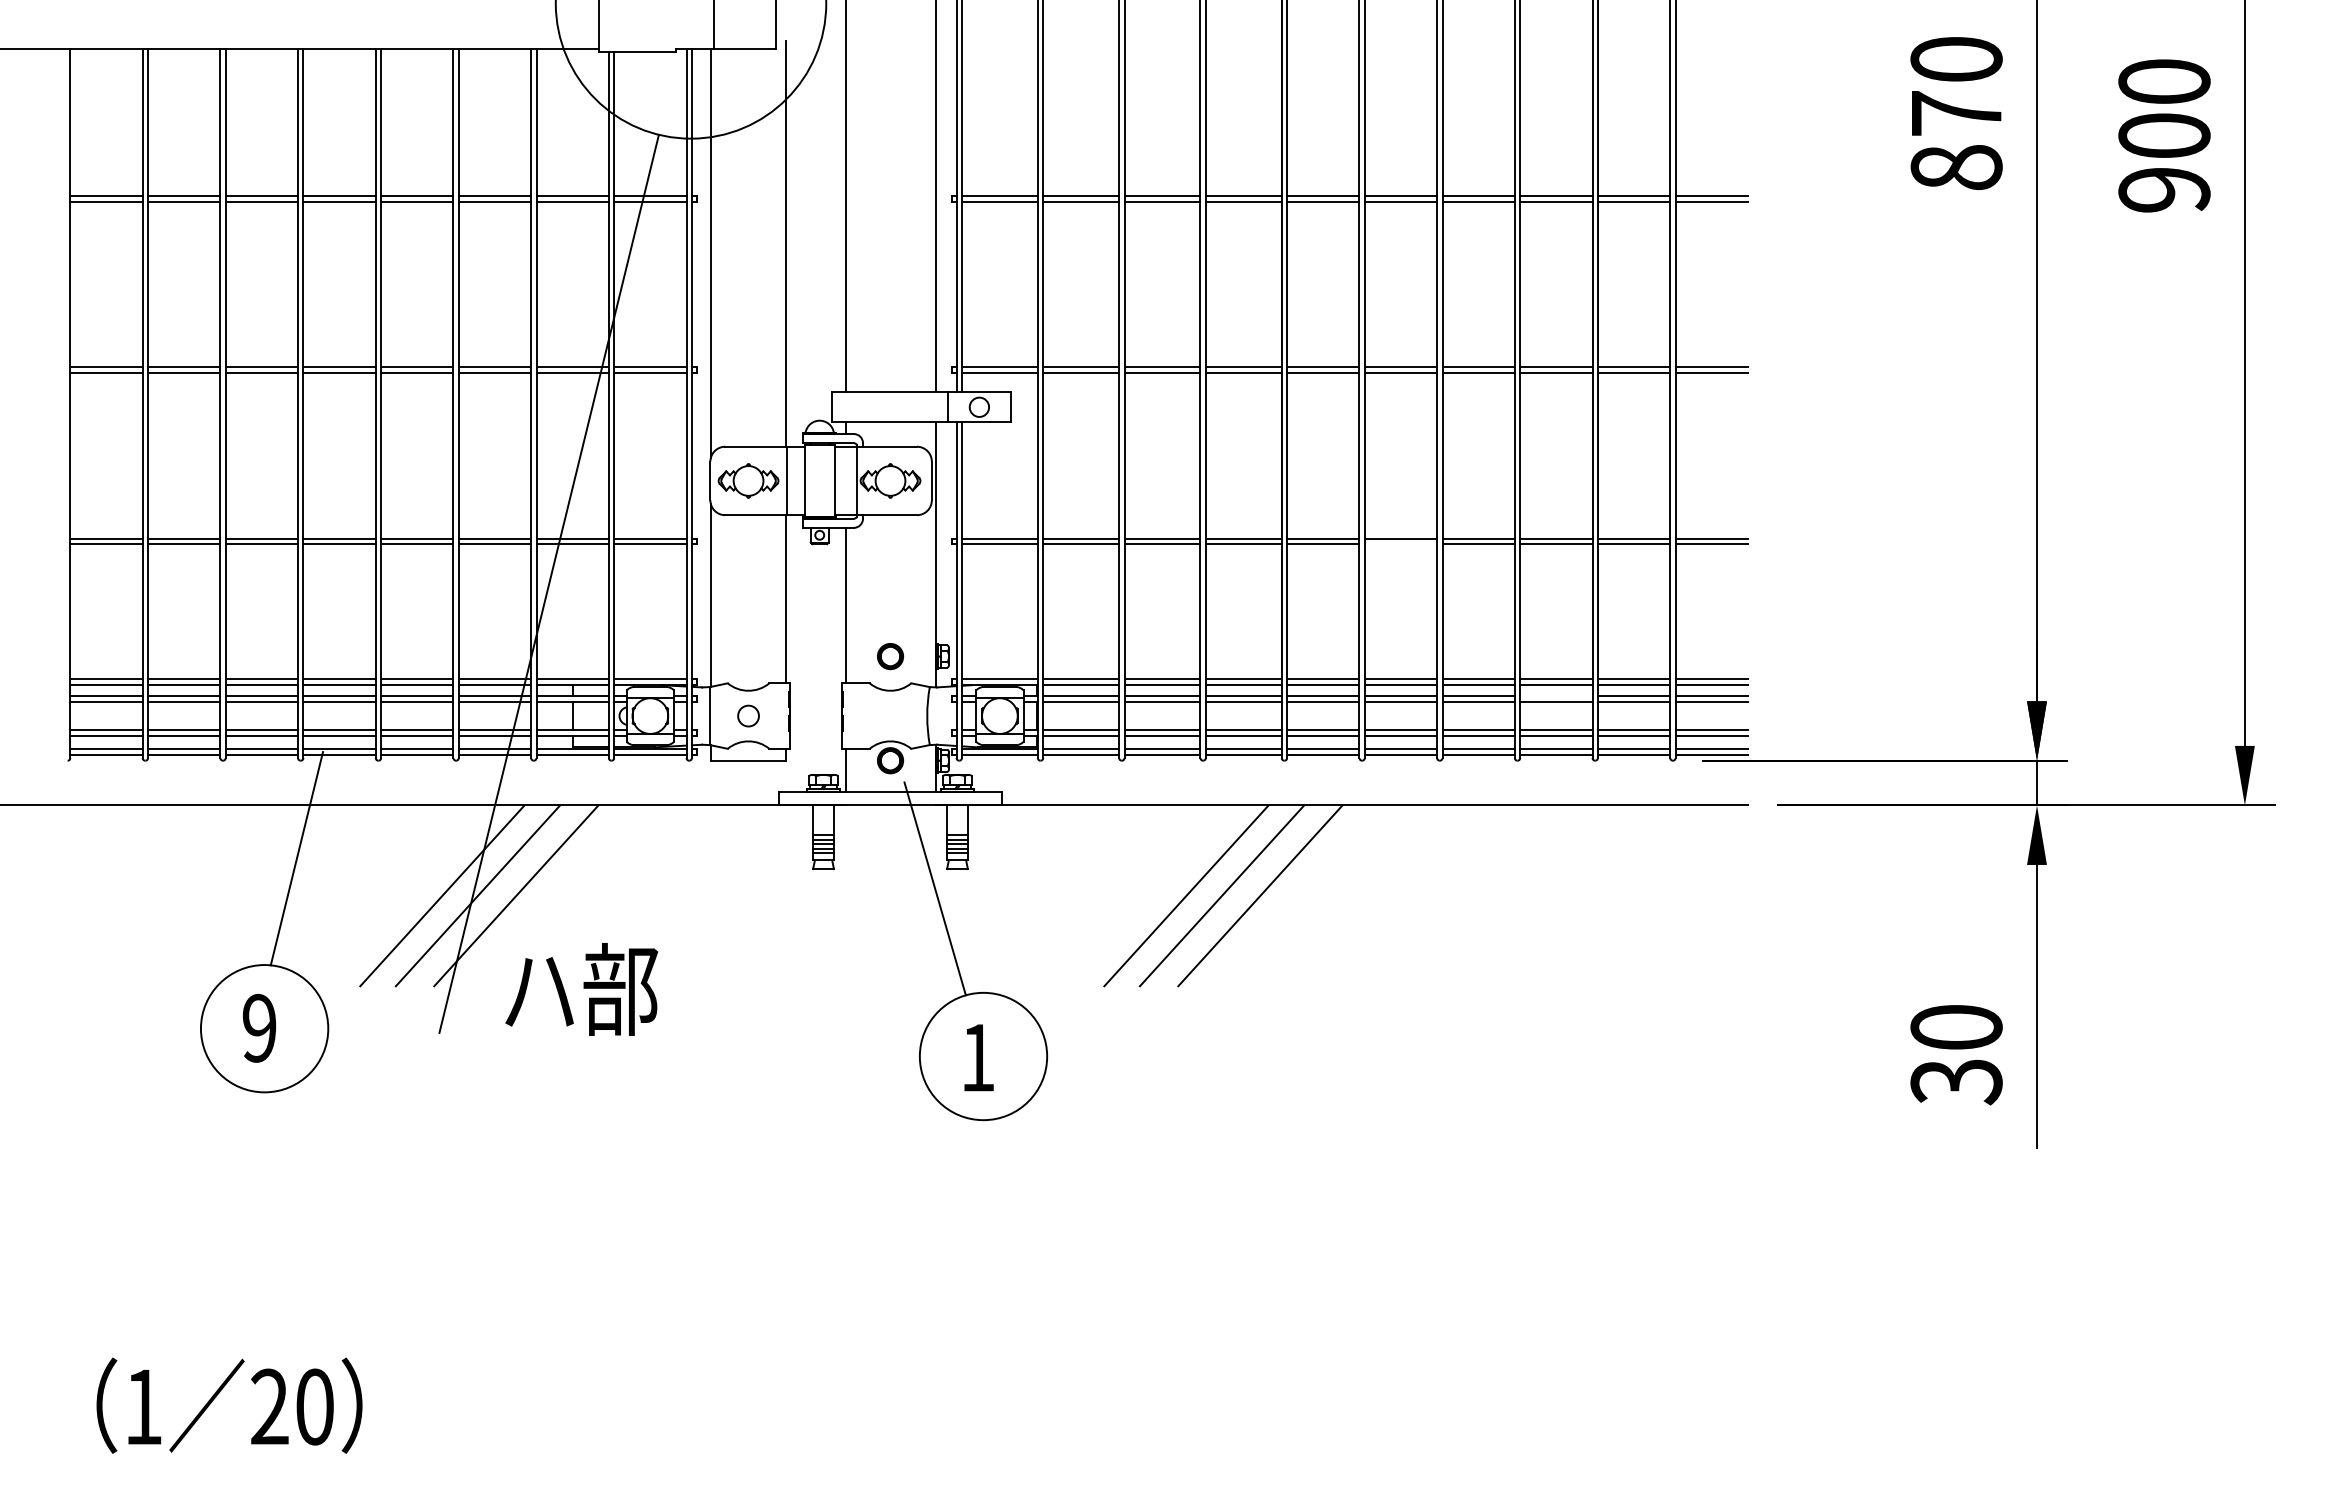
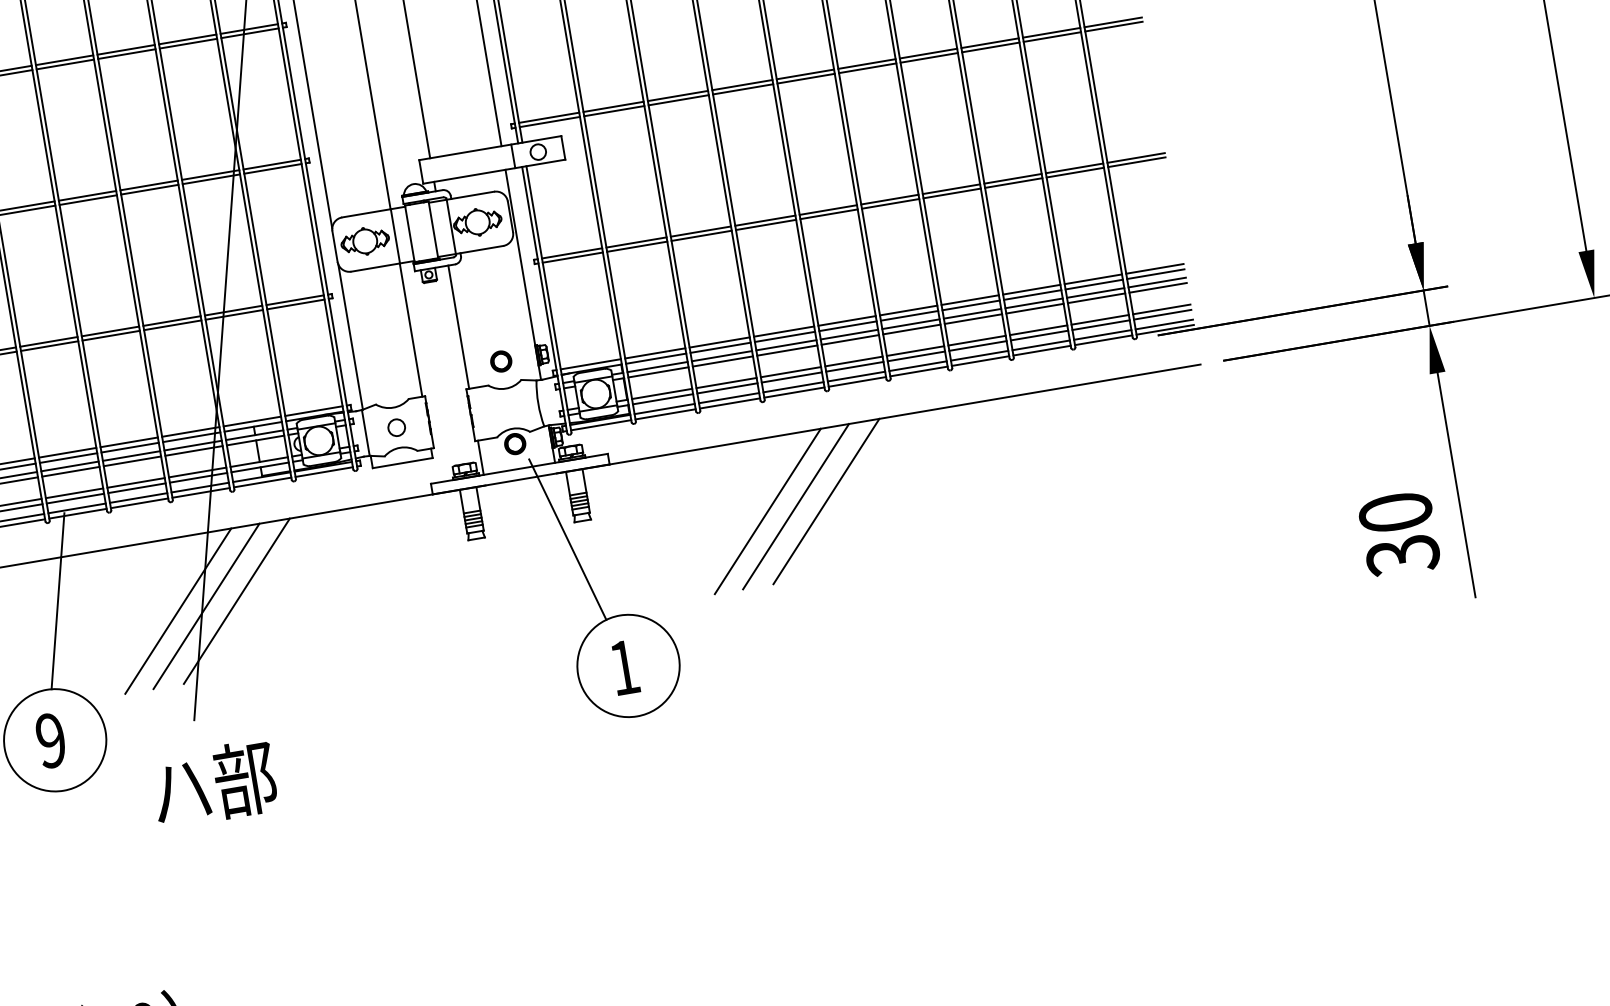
line: (1400, 543) -> (890, 203), added
line: (1556, 695) -> (1034, 303), added
text: (581, 989) -> (214, 784), moved

